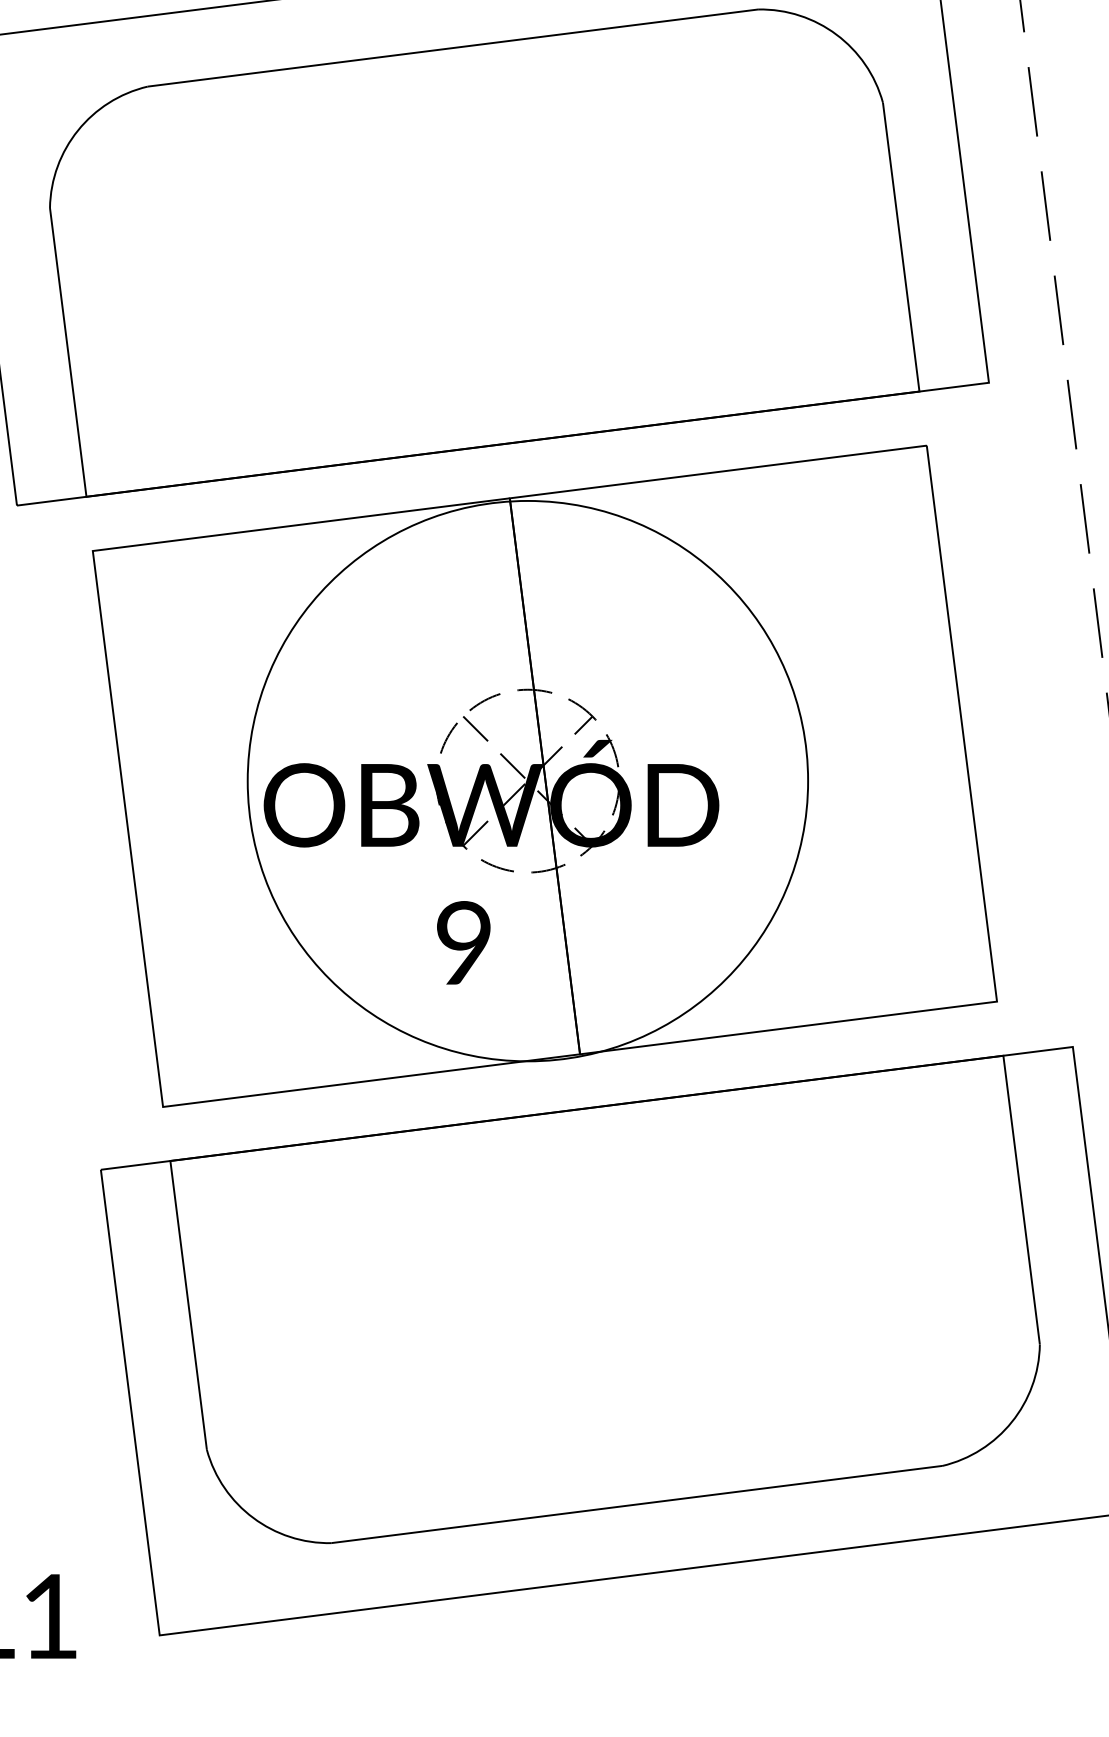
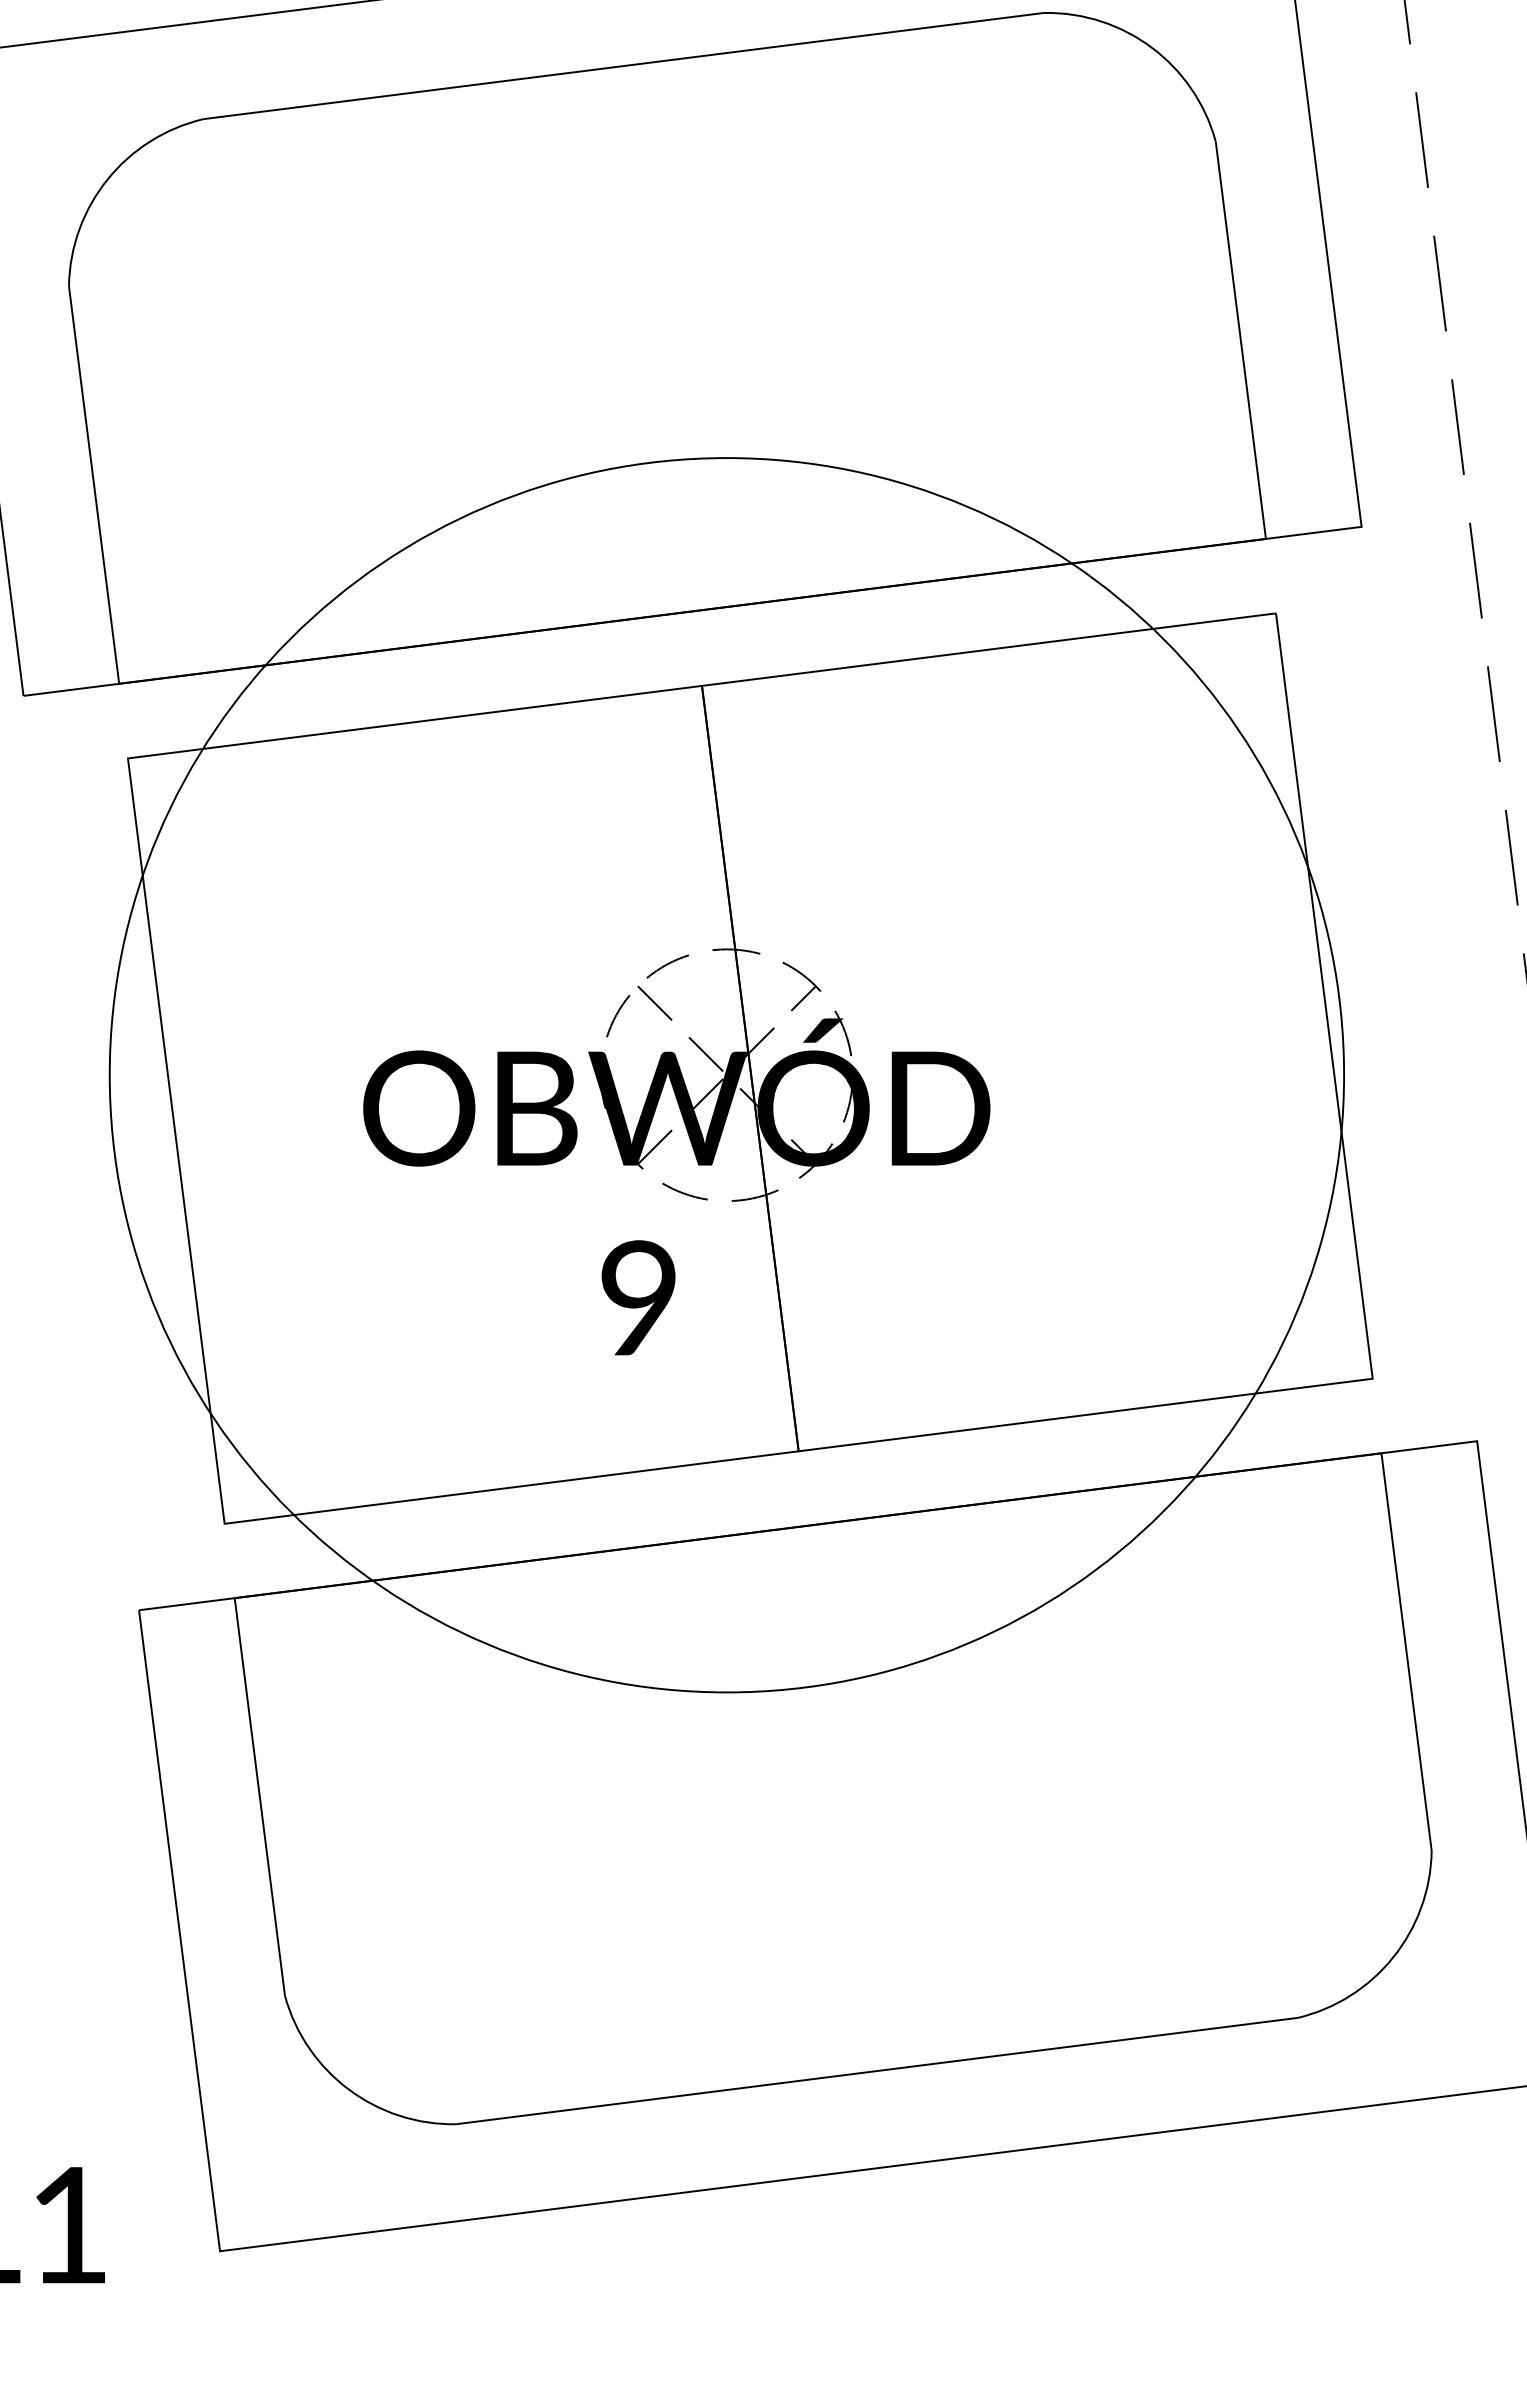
circle: (527, 780) -> (726, 1074), size x1.6

